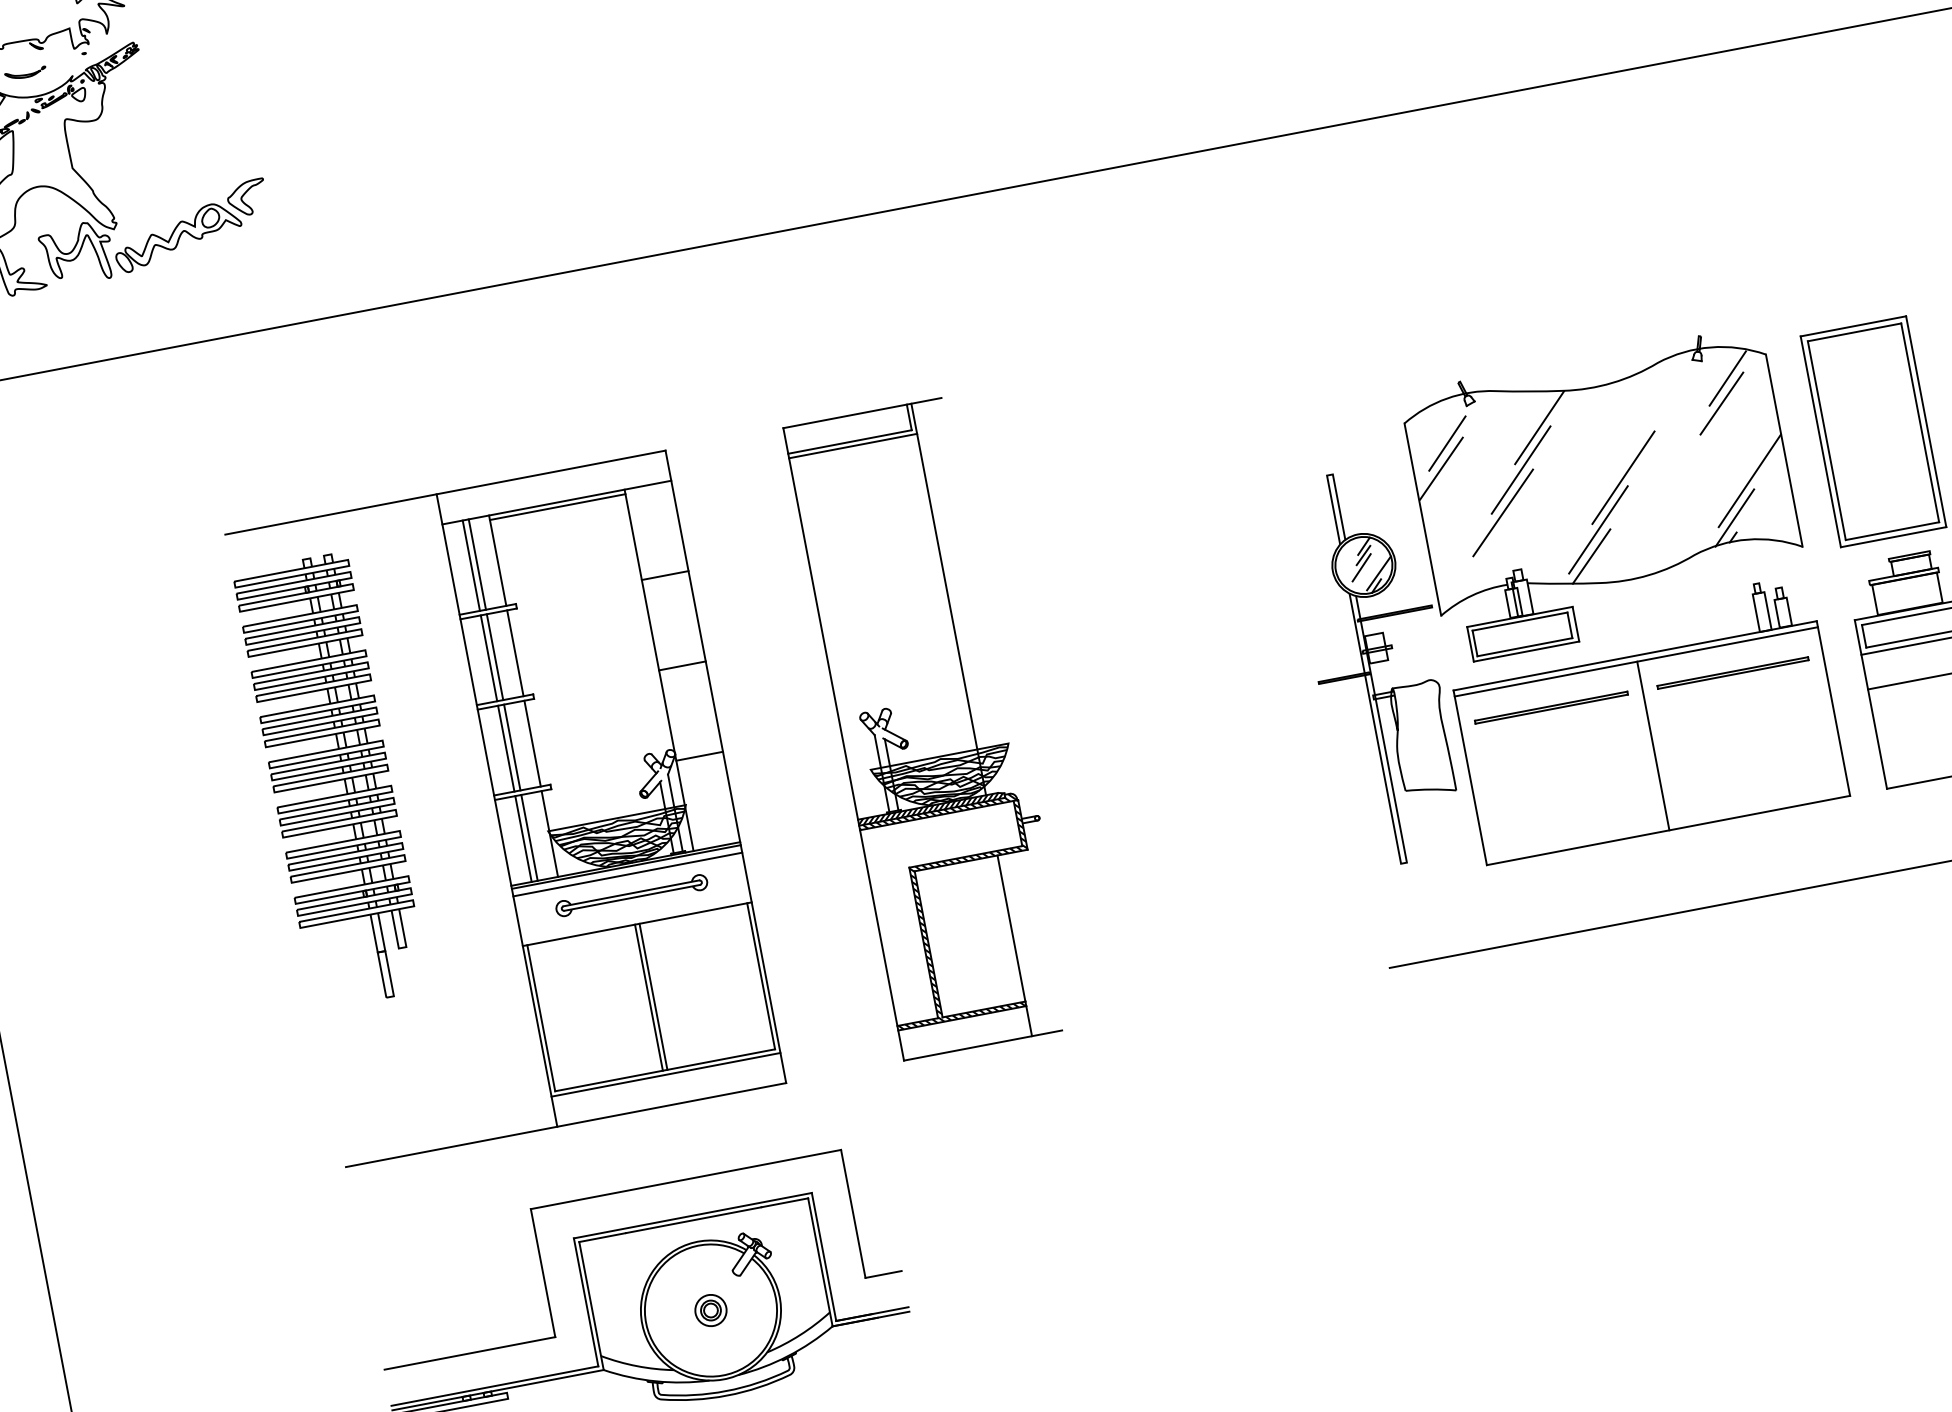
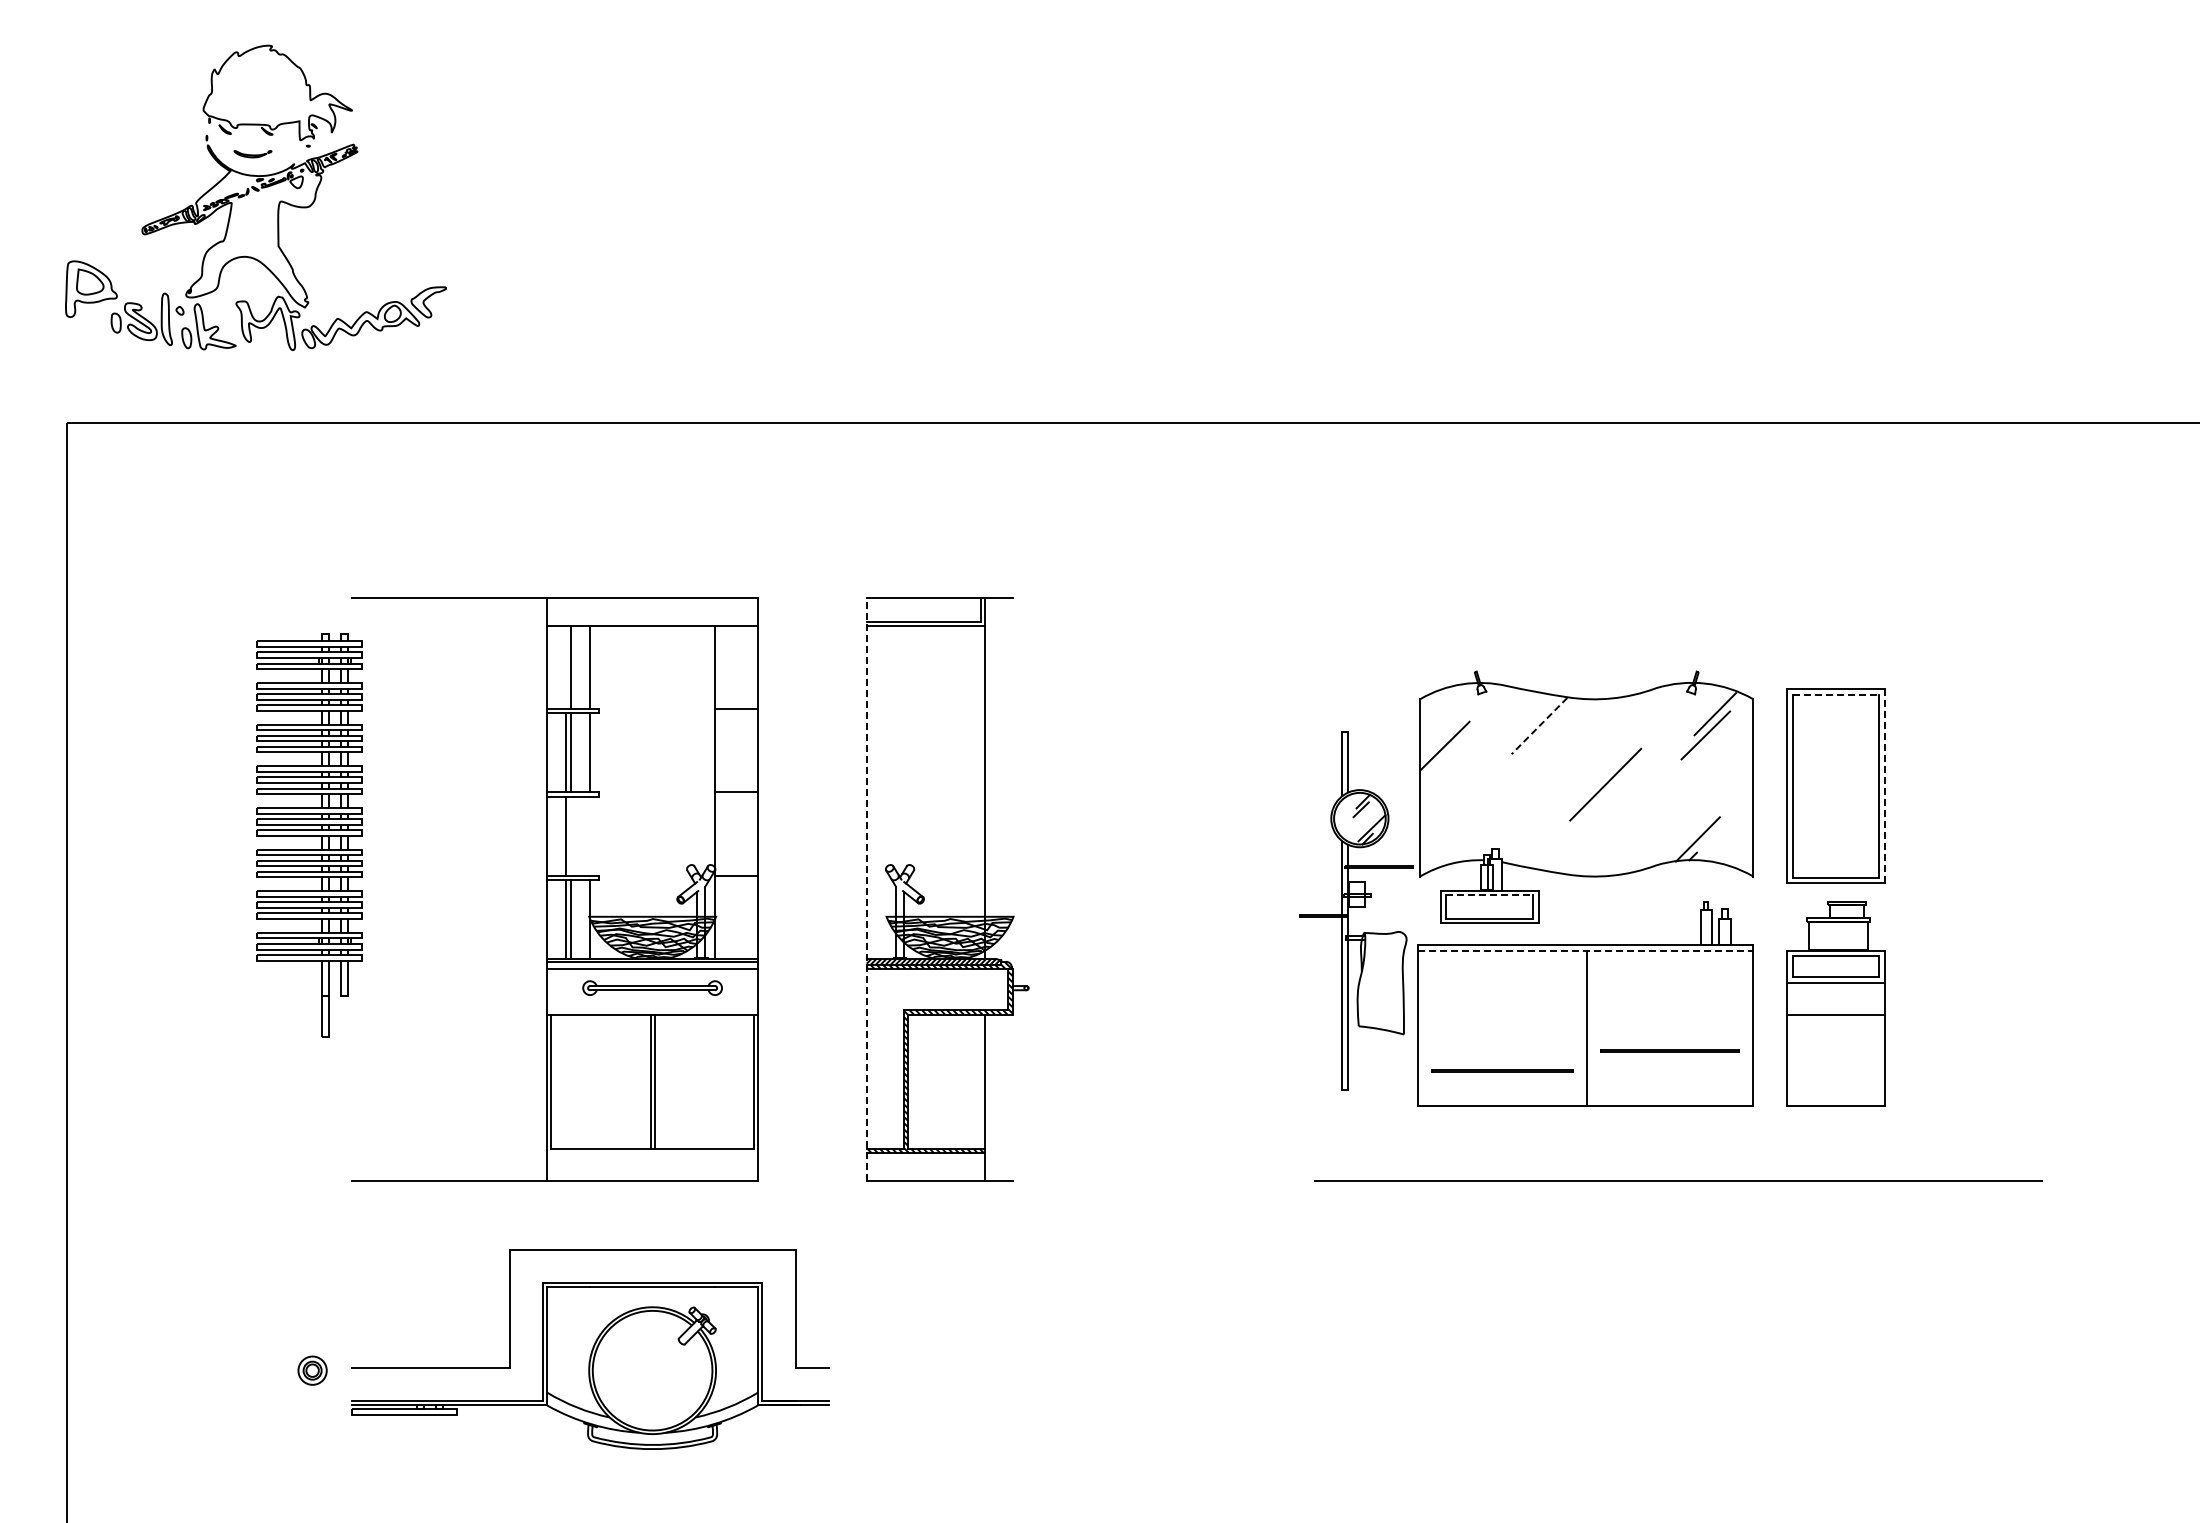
line: (1855, 332) -> (1836, 694), solid -> dashed
line: (1926, 422) -> (1884, 786), solid -> dashed
line: (1539, 428) -> (1539, 726), solid -> dashed
line: (1447, 443) -> (1454, 724), removed
line: (1520, 470) -> (1515, 760), removed
line: (1749, 480) -> (1717, 808), removed
line: (557, 506) -> (652, 629), removed
line: (1502, 512) -> (1492, 795), removed
line: (1598, 529) -> (1574, 826), removed
line: (1591, 556) -> (1563, 849), removed
line: (470, 565) -> (565, 667), removed
line: (1361, 566) -> (1357, 819), removed
line: (1520, 621) -> (1489, 895), solid -> dashed
line: (1636, 661) -> (1586, 950), solid -> dashed
line: (1732, 672) -> (1669, 1050), moved
line: (1551, 707) -> (1502, 1070), moved
line: (532, 742) -> (590, 835), removed
line: (843, 744) -> (866, 889), solid -> dashed
line: (512, 746) -> (571, 835), removed
part: (331, 781) -> (309, 835), moved
line: (665, 1074) -> (652, 1153), removed
part: (710, 1310) -> (312, 1370), moved

